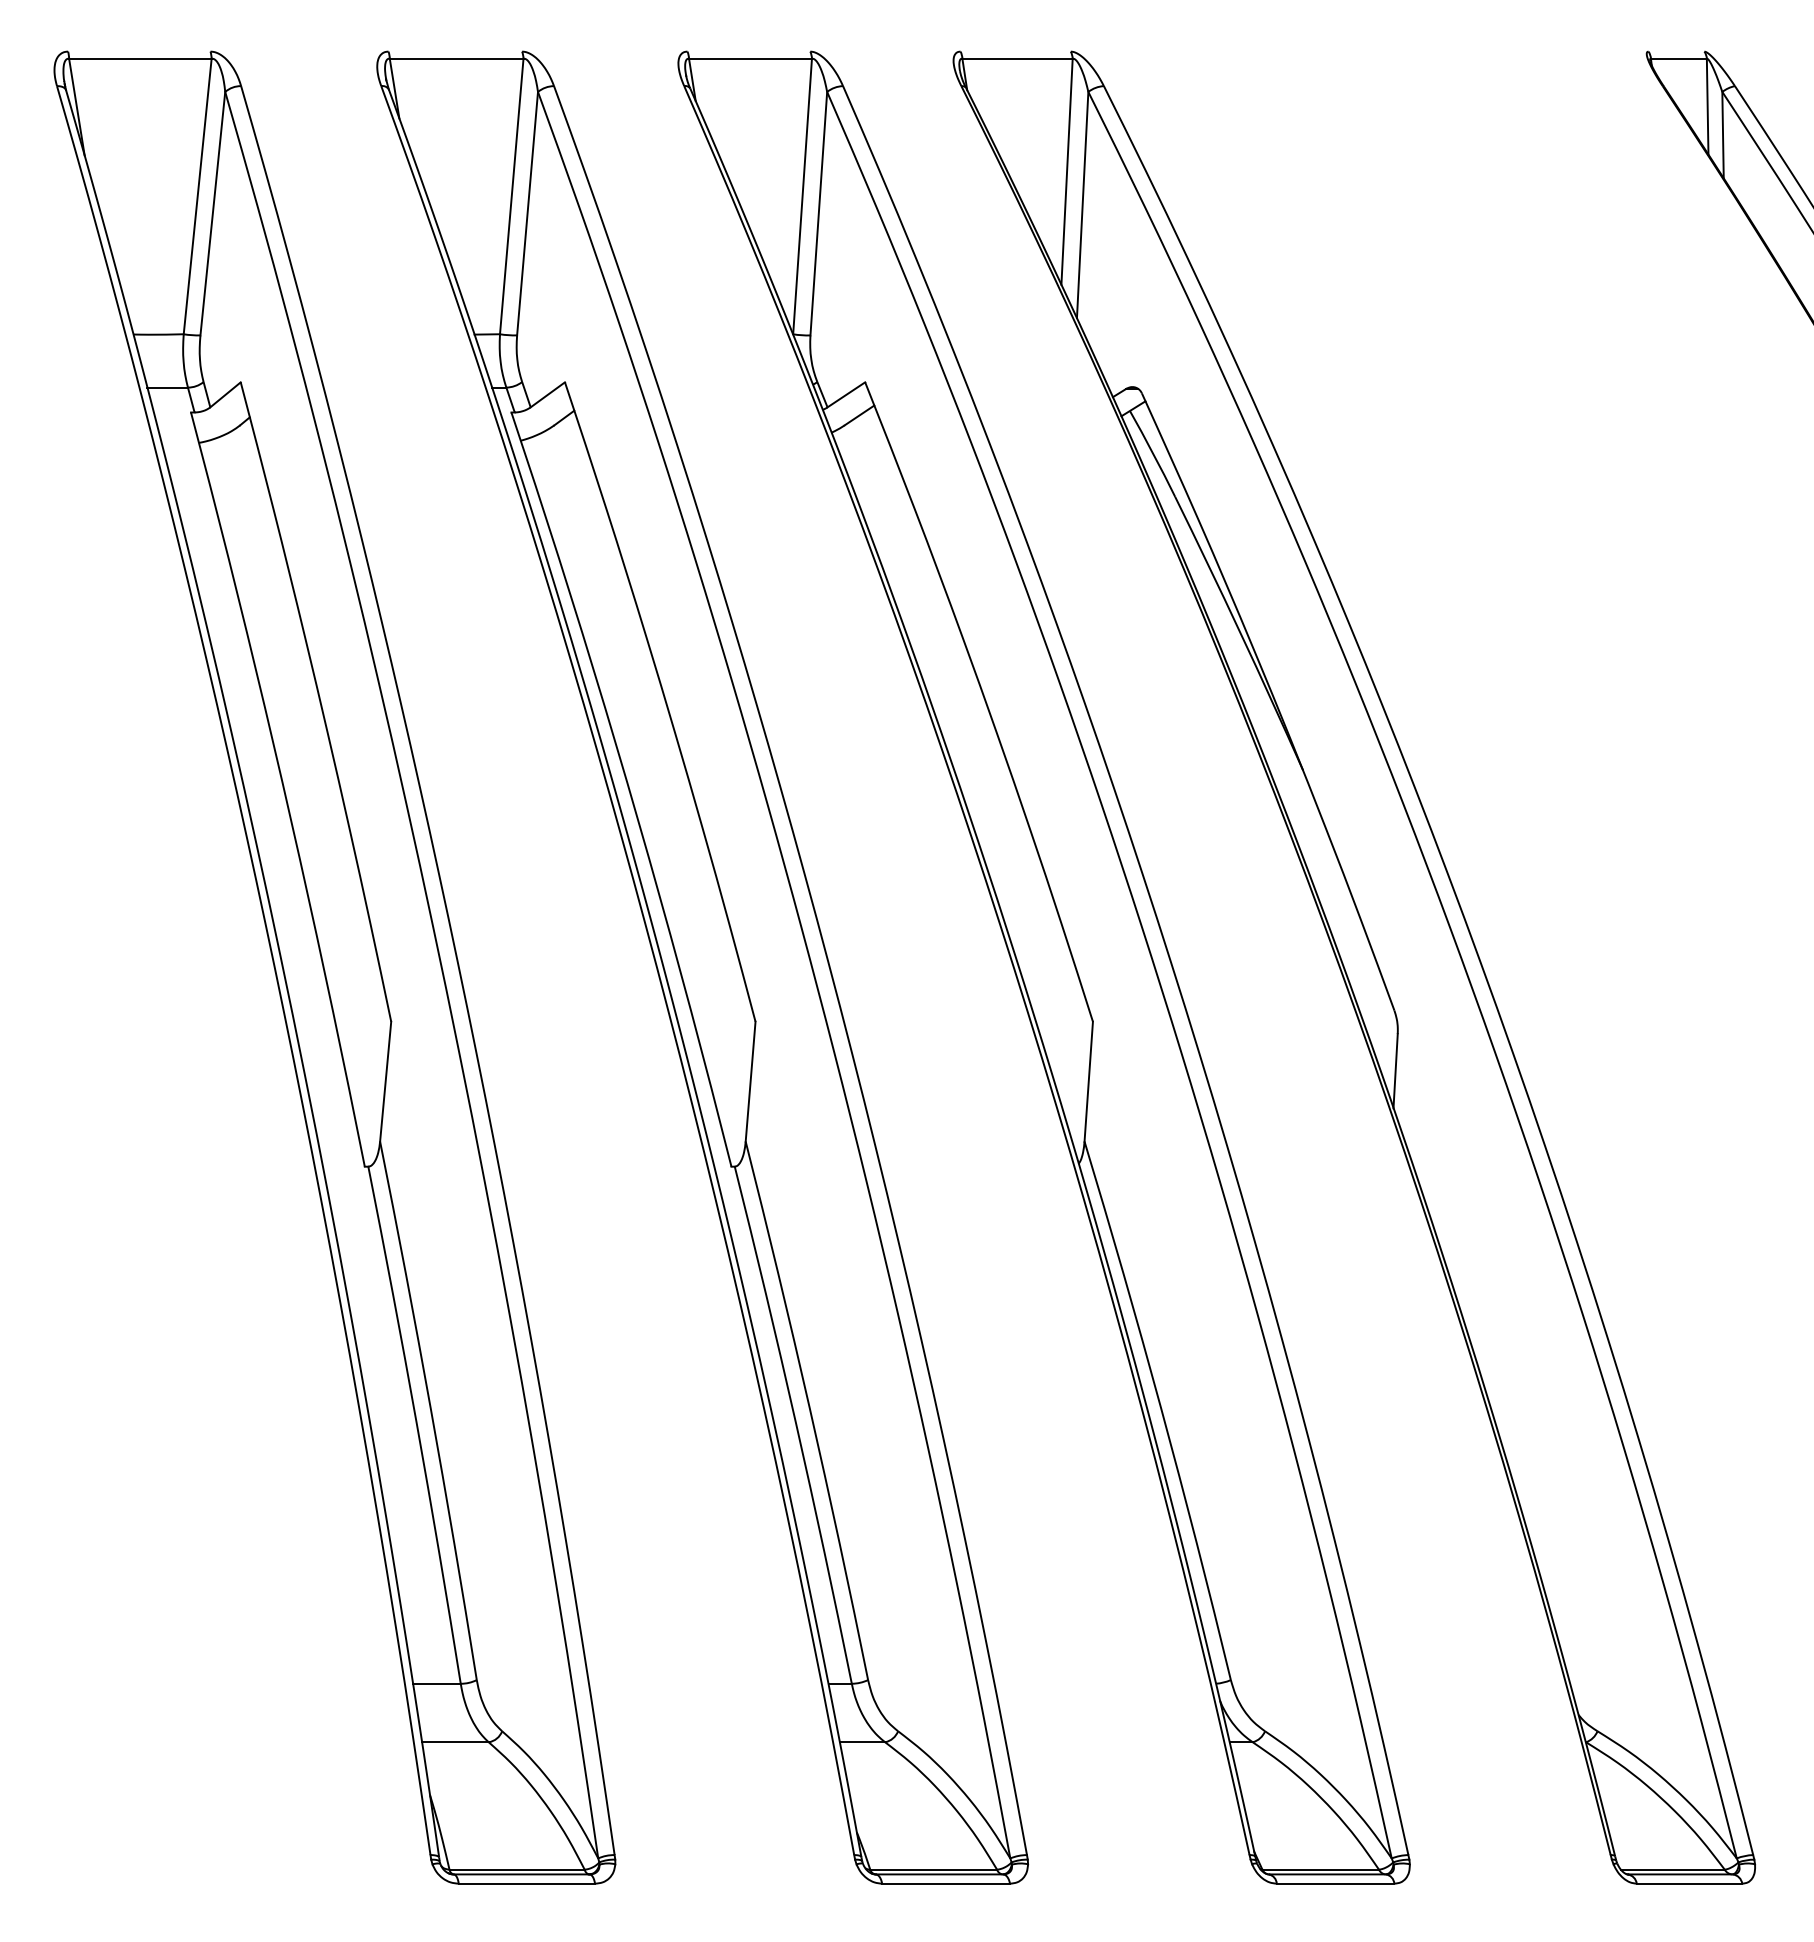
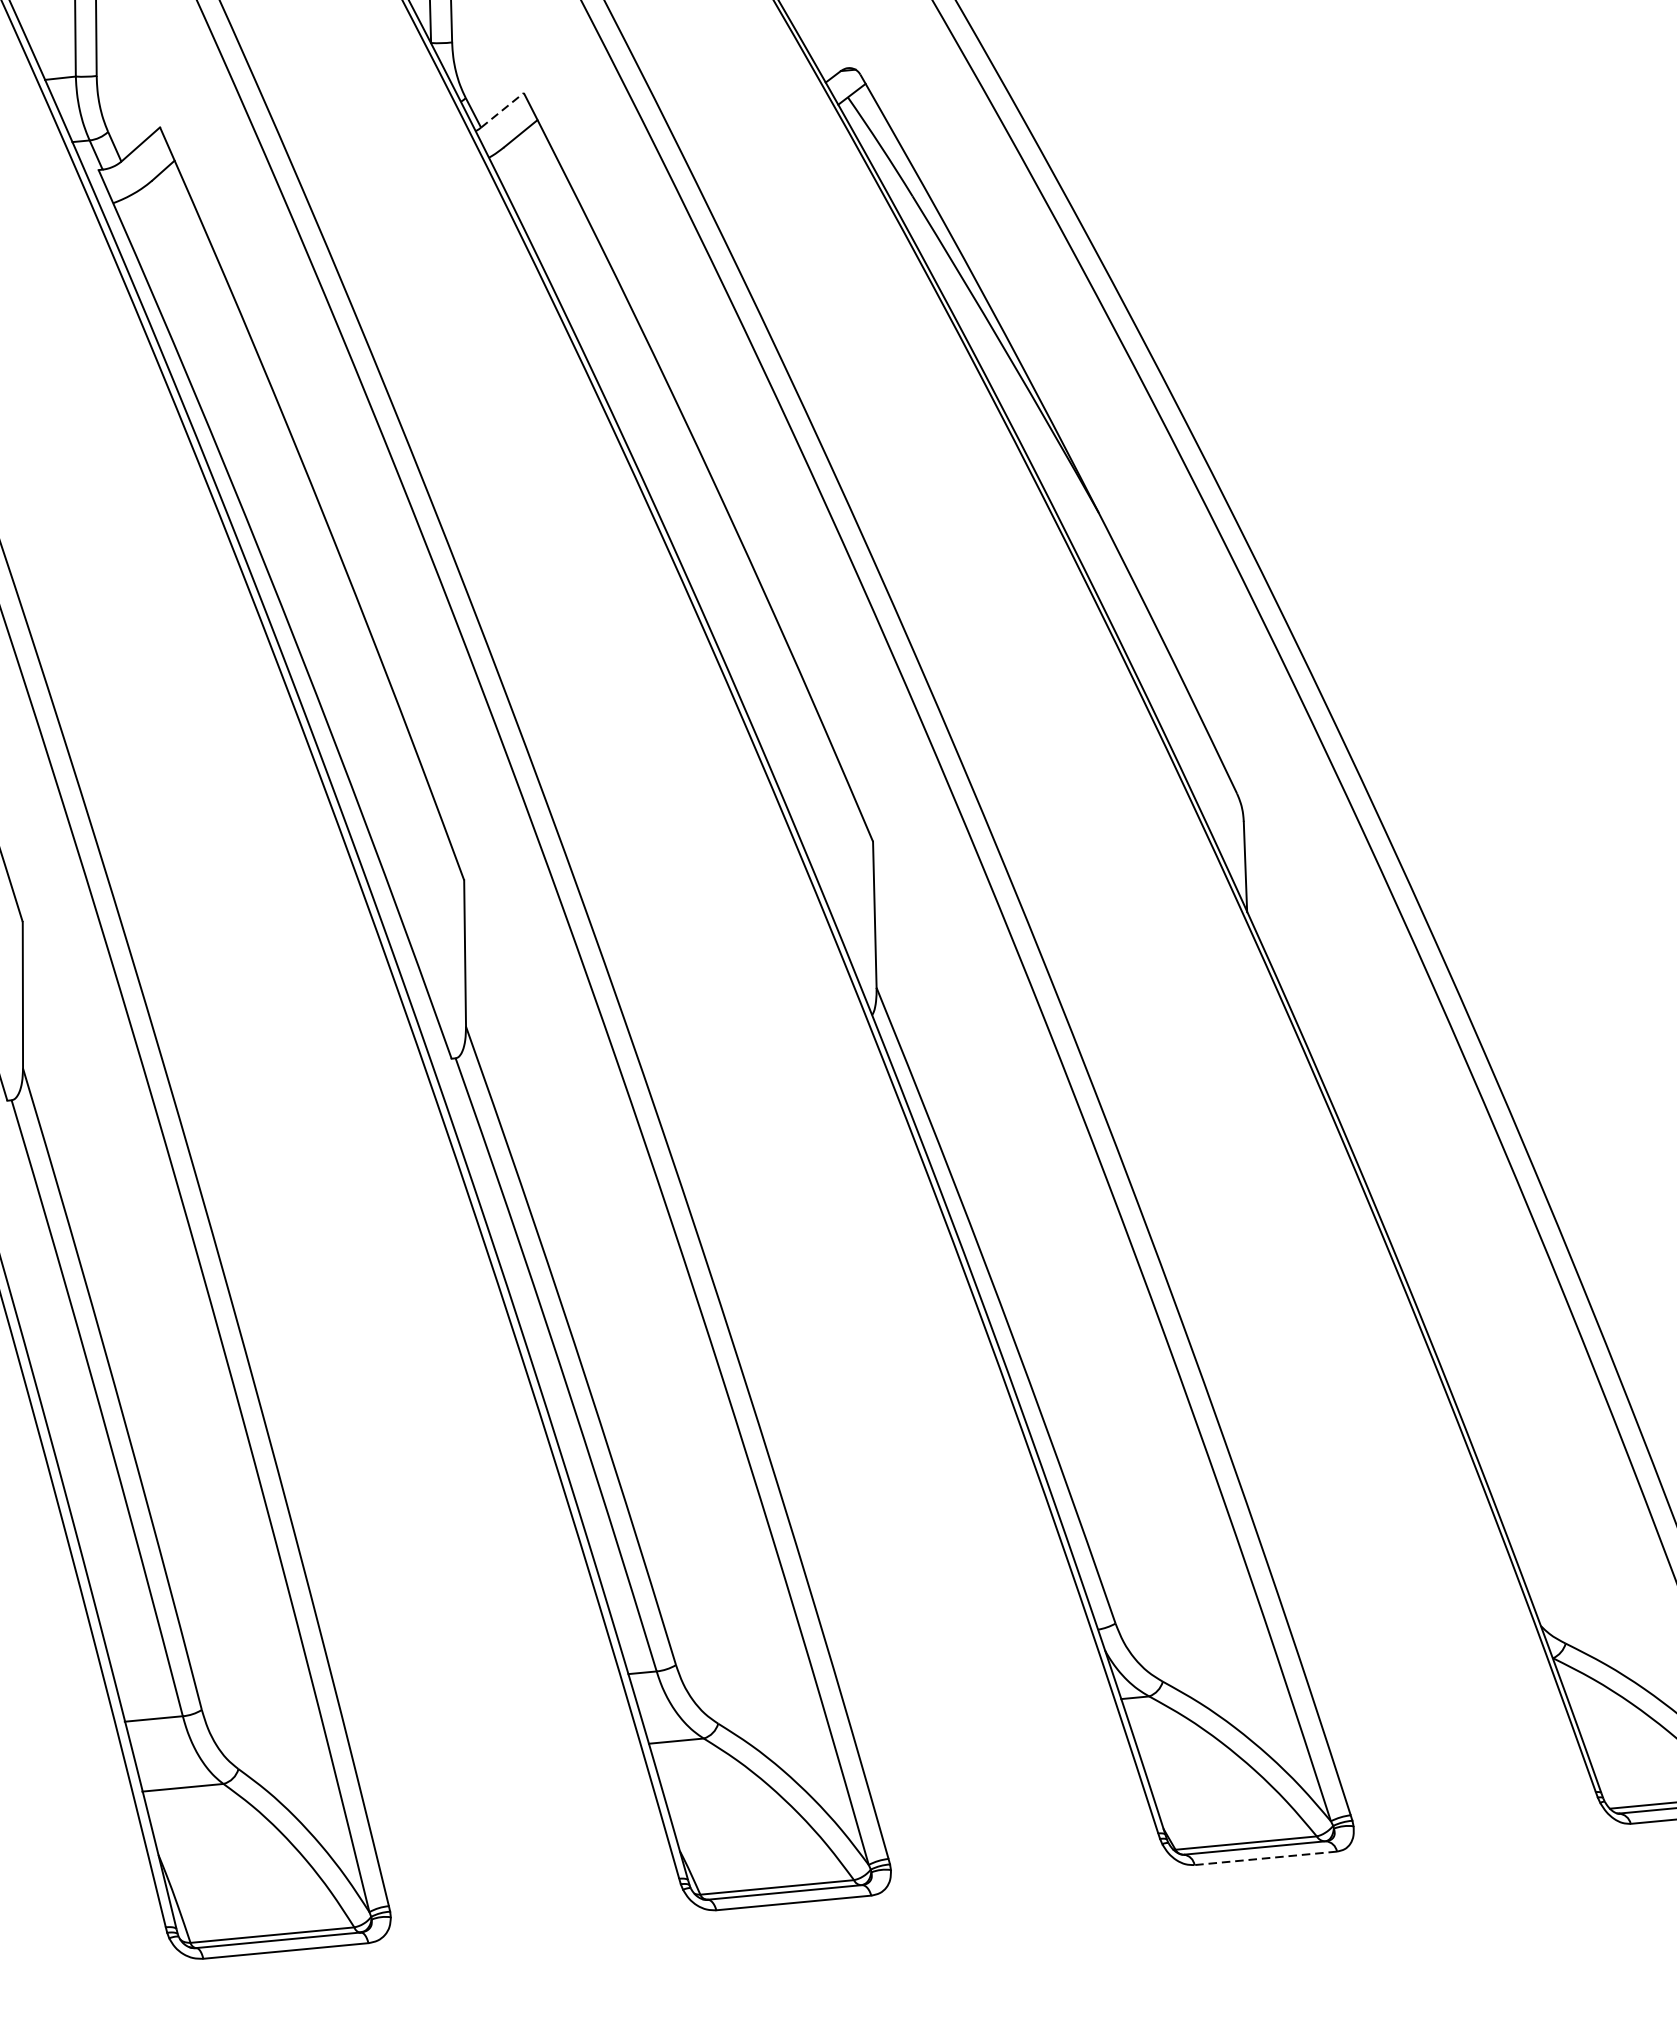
line: (846, 394) -> (502, 109), solid -> dashed
line: (1335, 1883) -> (1265, 1858), solid -> dashed

